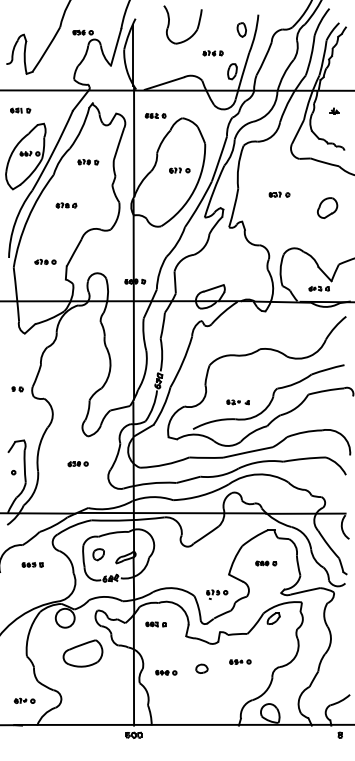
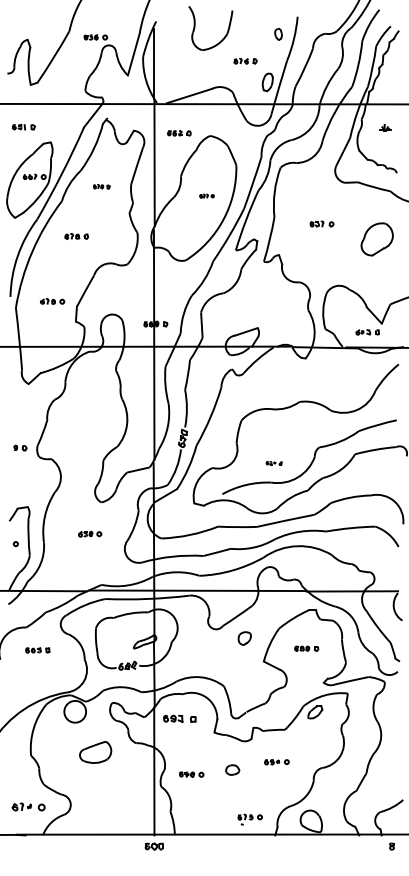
part: (241, 30) -> (278, 34), size x0.7
part: (88, 162) -> (101, 186), size x0.7
part: (179, 169) -> (206, 195), size x0.6
part: (327, 208) -> (377, 239), size x1.4
part: (237, 402) -> (273, 463), size x0.6
part: (98, 554) -> (244, 638), moved
part: (216, 594) -> (249, 819), moved
part: (155, 624) -> (179, 718), size x1.4
part: (82, 653) -> (95, 752), size x0.7
part: (24, 700) -> (28, 806), size x1.4

